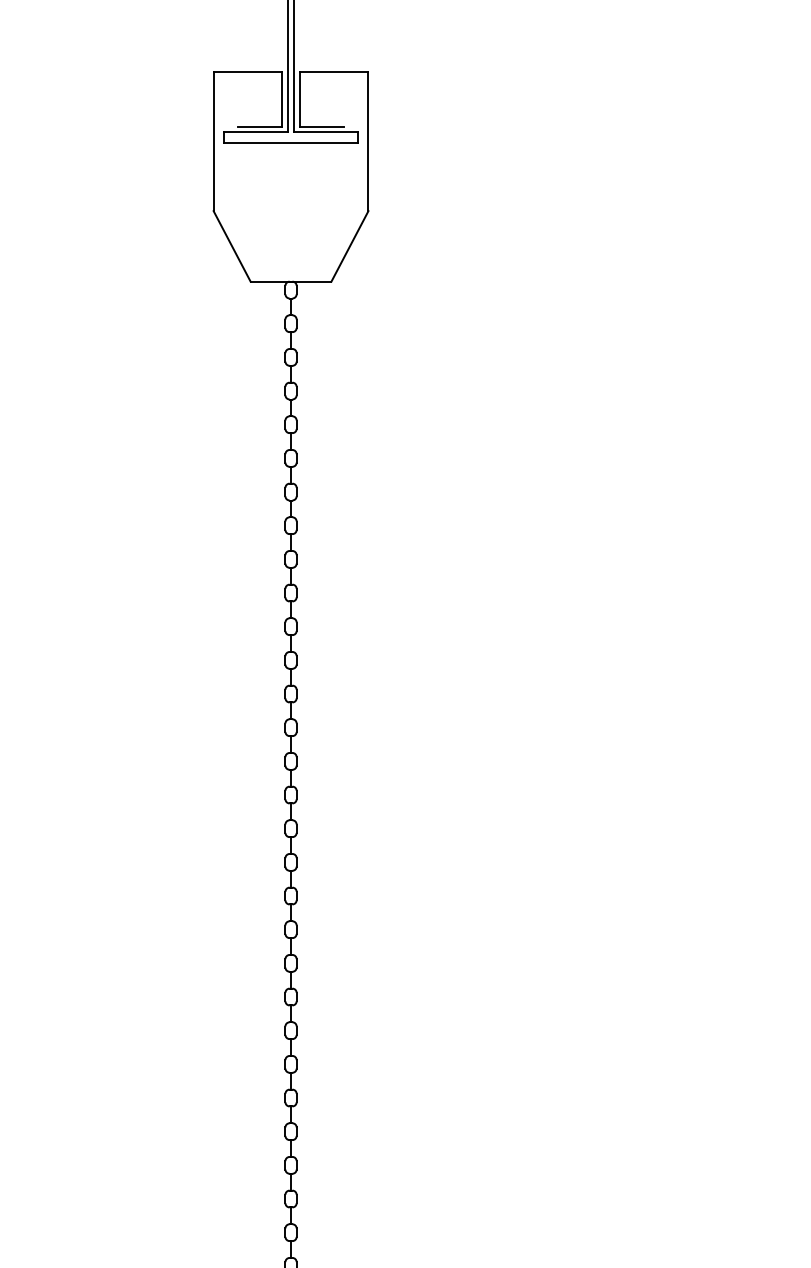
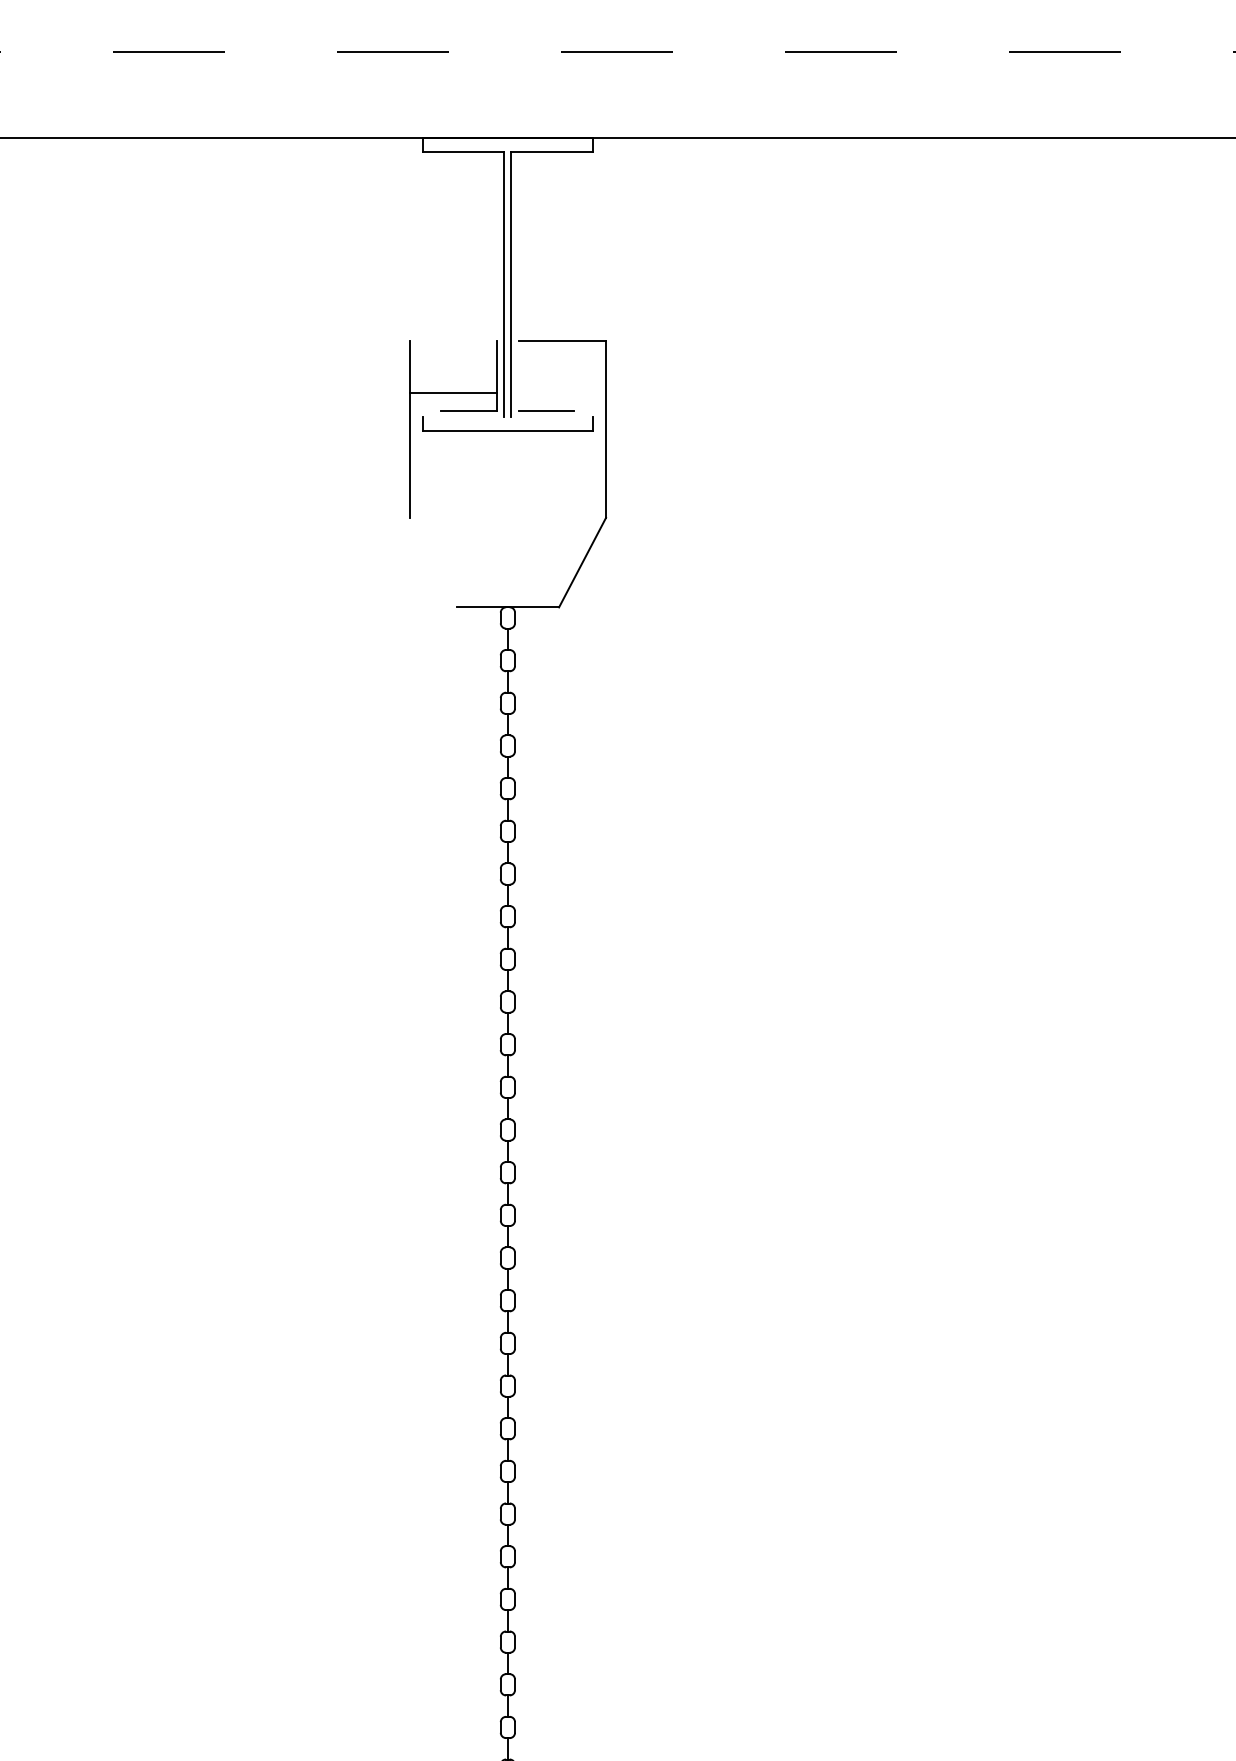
line: (248, 71) -> (453, 393), moved
line: (299, 99) -> (518, 376), removed
line: (256, 131) -> (463, 417), removed
line: (326, 131) -> (552, 417), removed
line: (231, 246) -> (432, 562), removed

